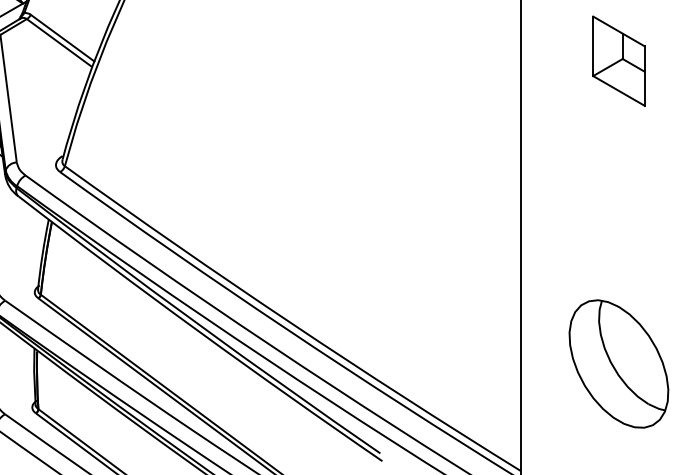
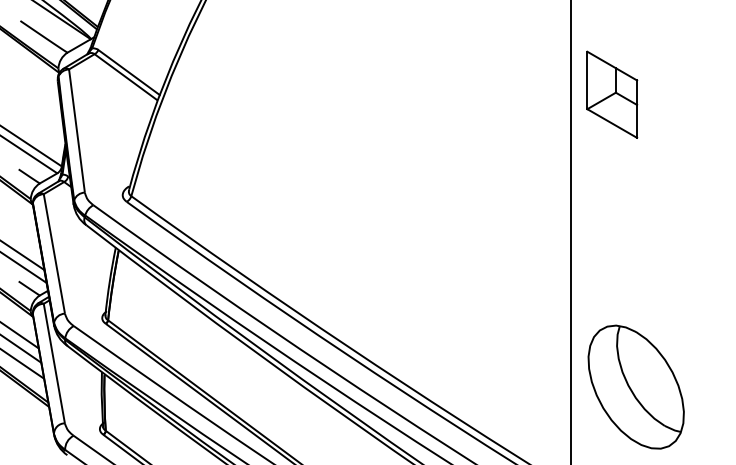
part: (619, 60) -> (612, 94), moved
part: (618, 363) -> (635, 386), moved

